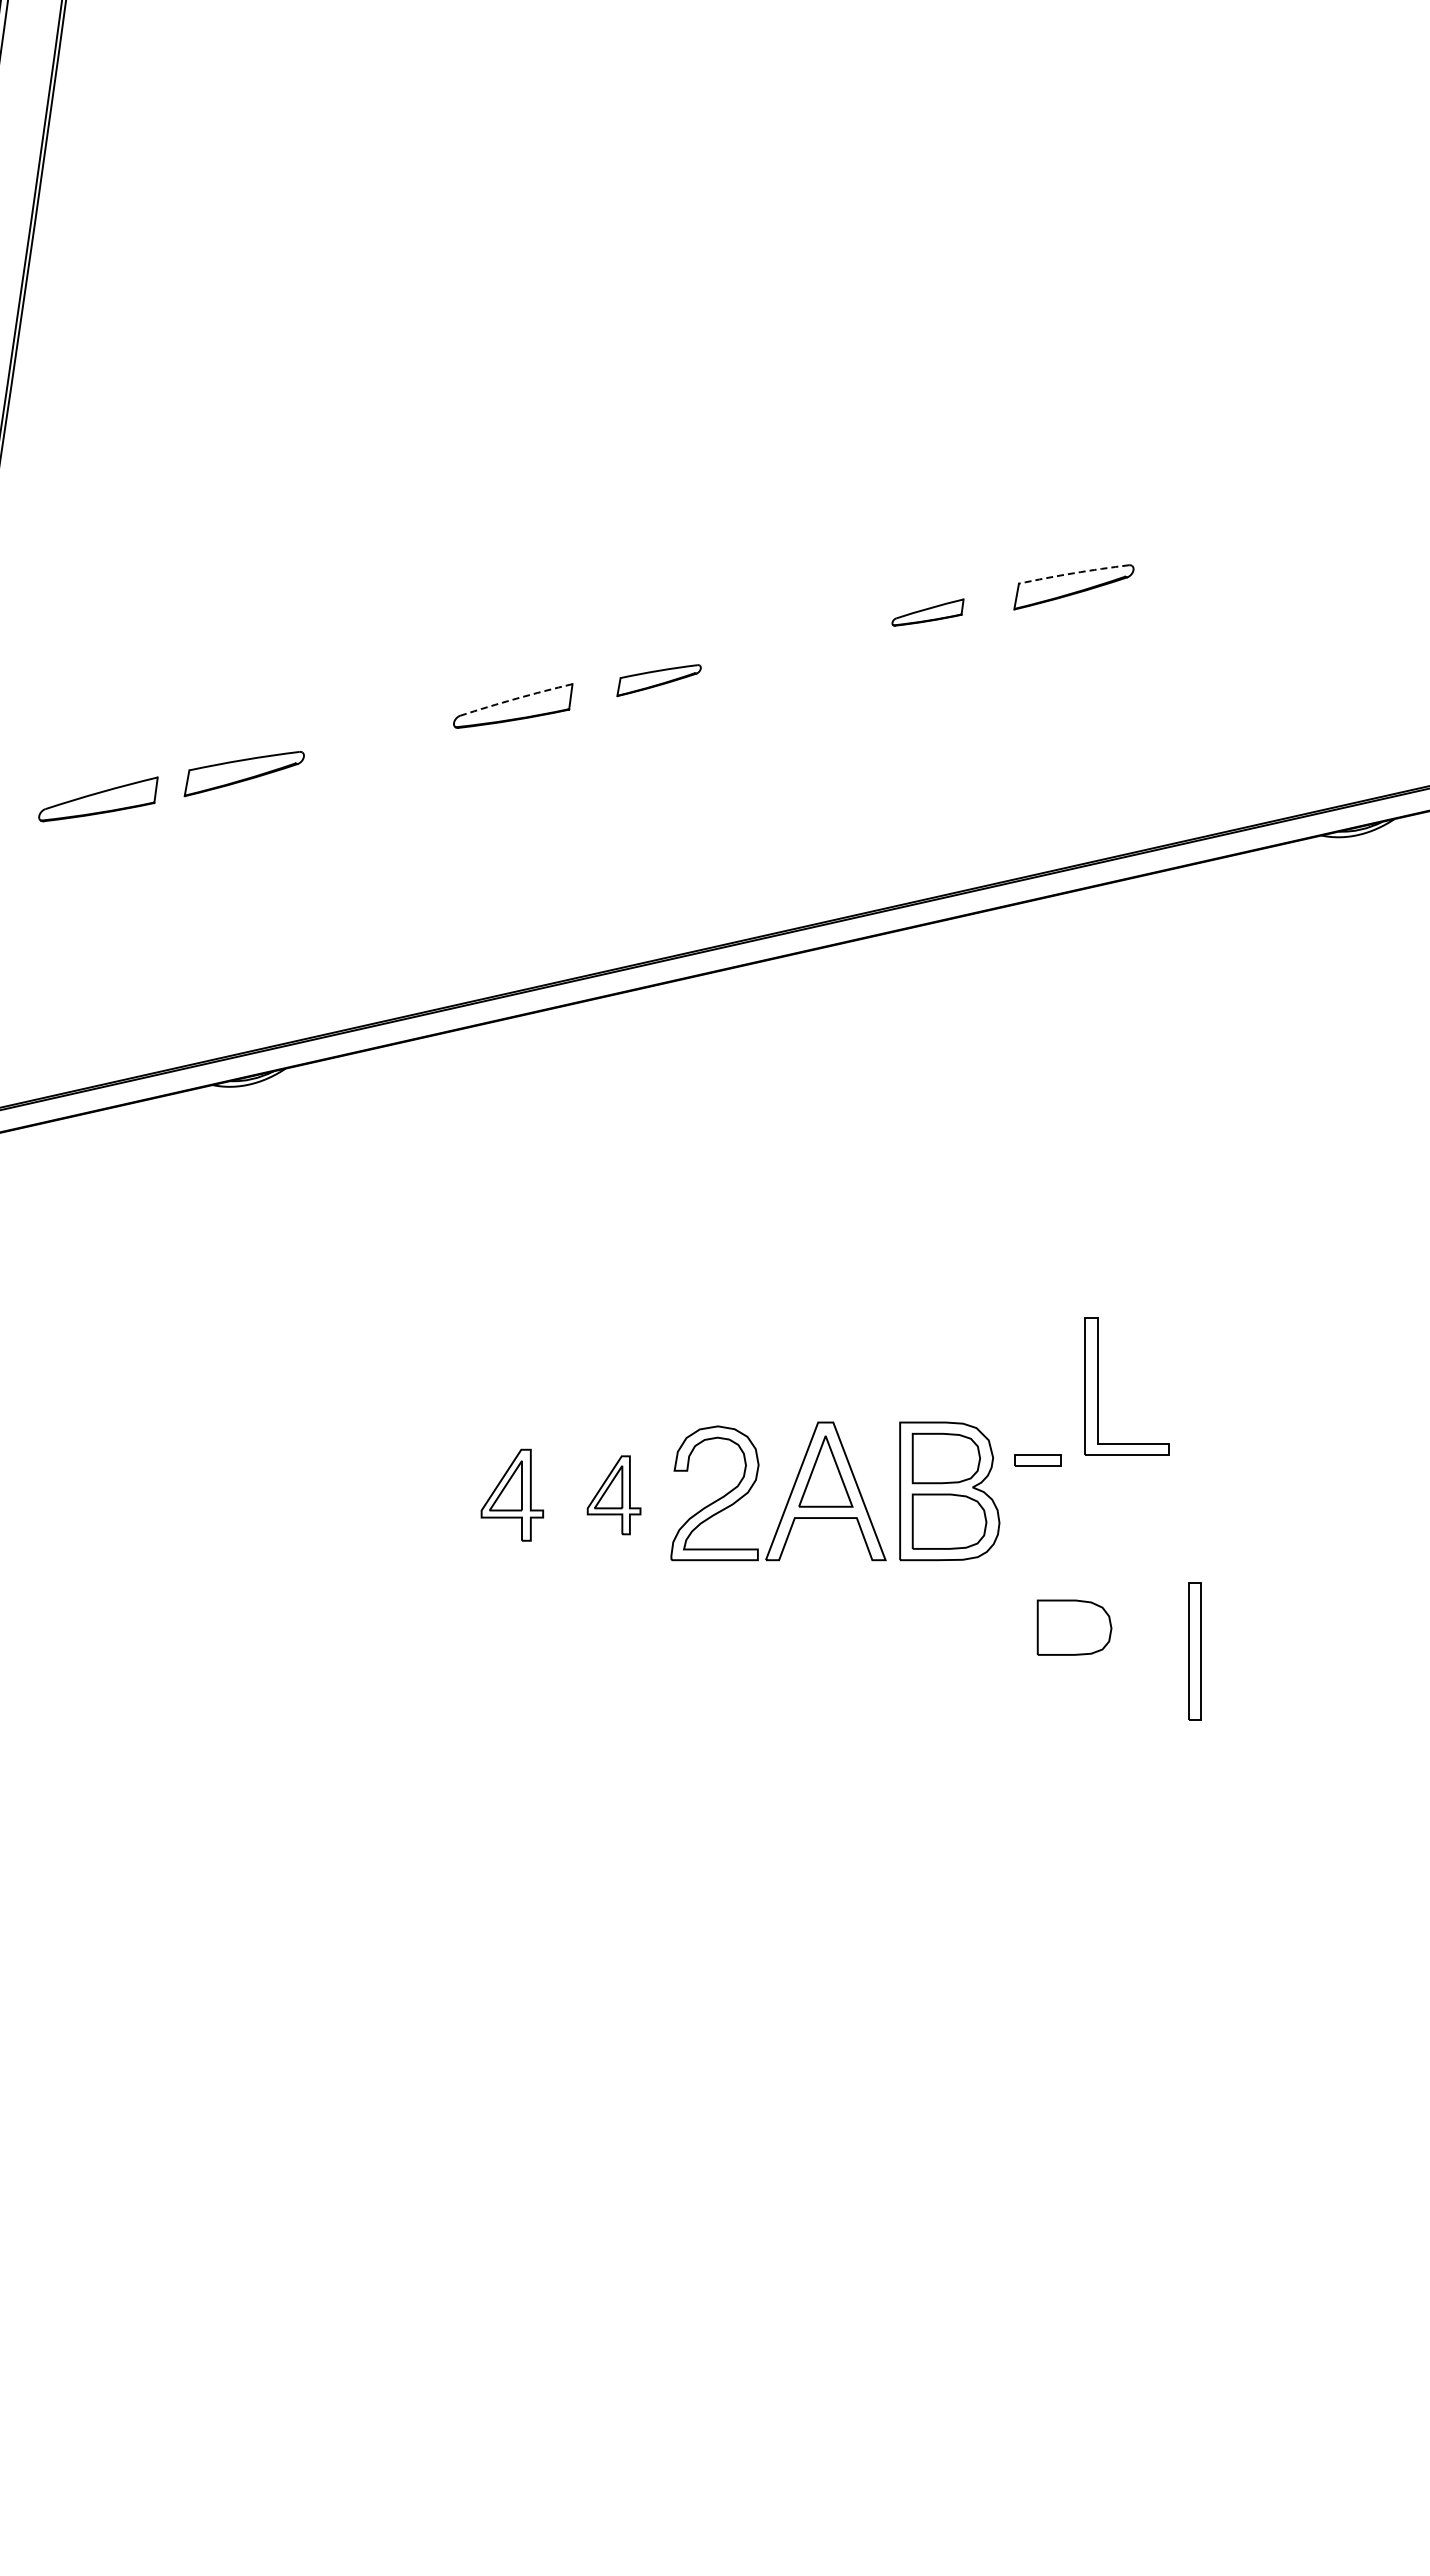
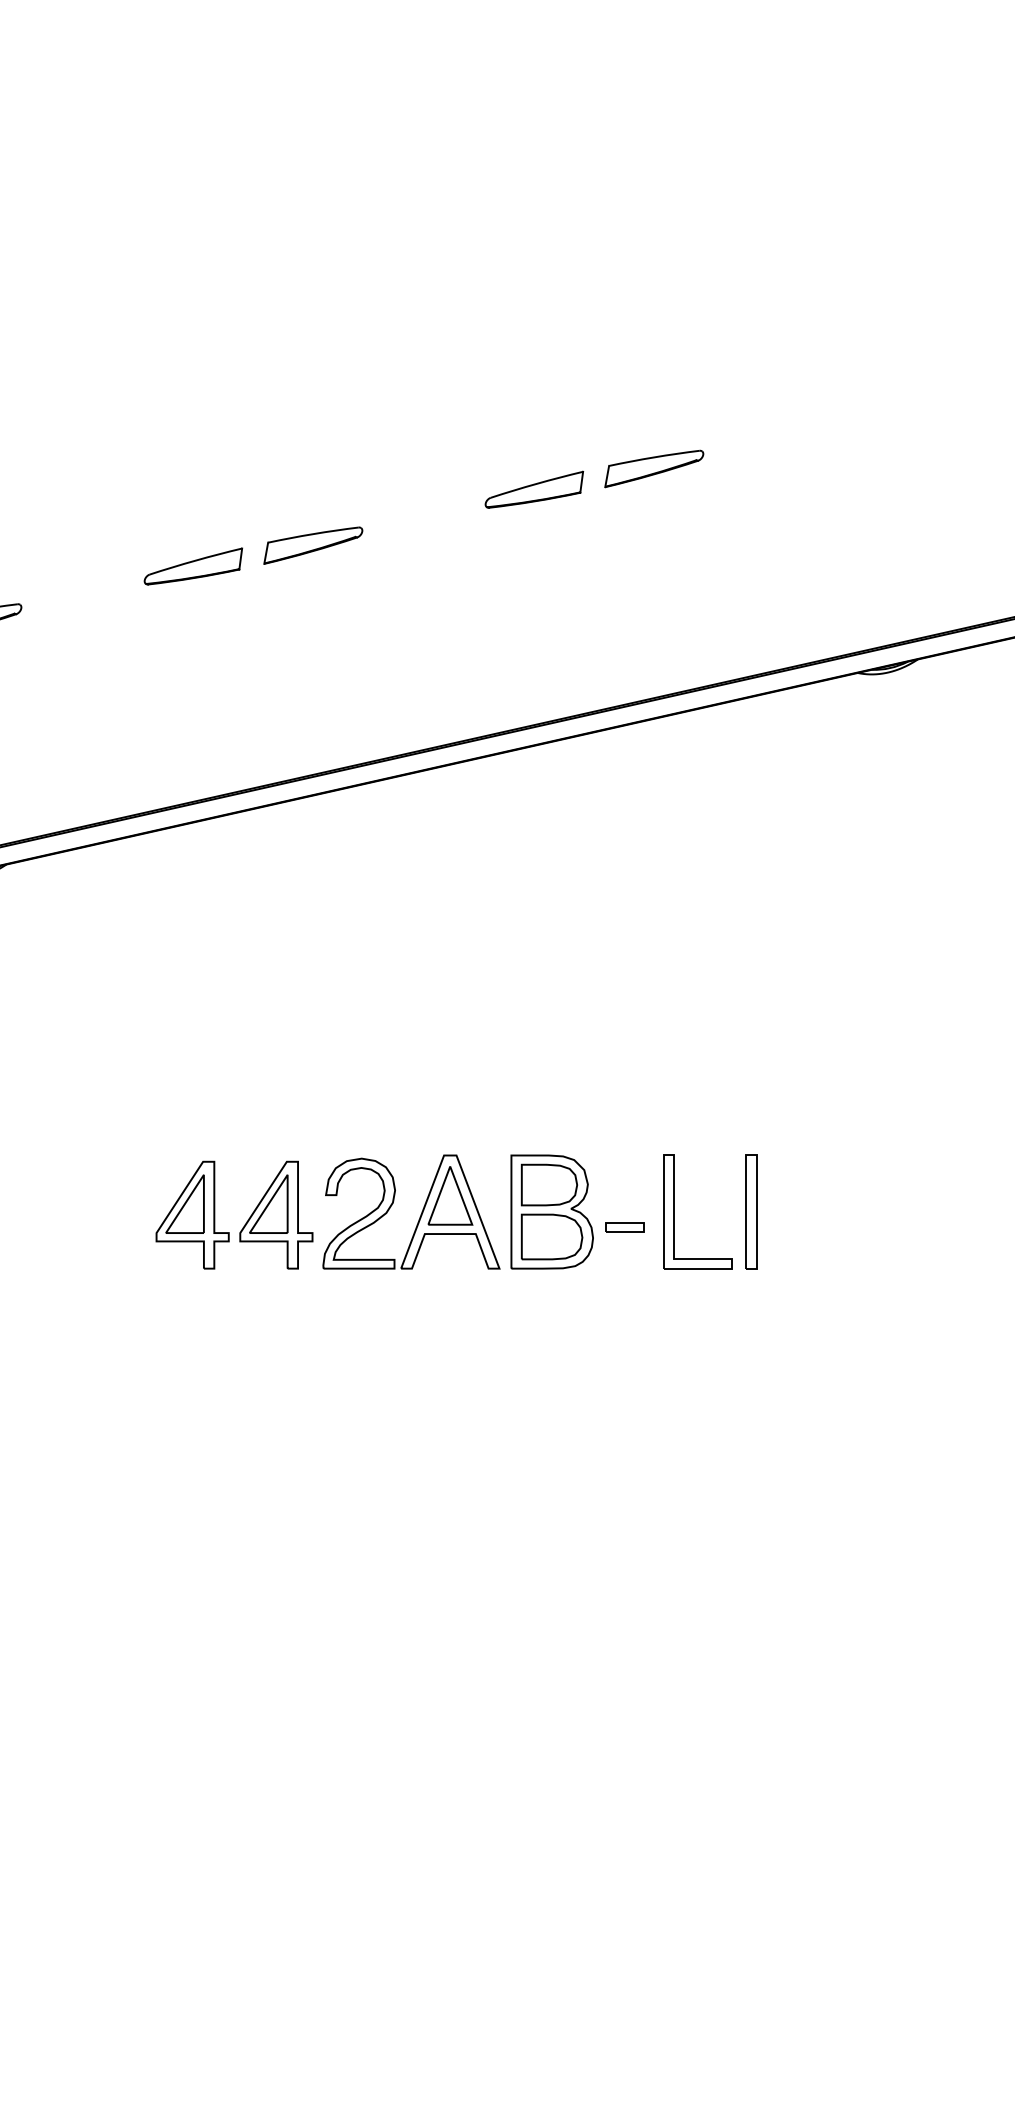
arc: (1073, 573) -> (653, 457), dashed -> solid
part: (927, 612) -> (533, 489), size x1.67
part: (658, 680) -> (312, 545), size x1.43
arc: (516, 698) -> (196, 560), dashed -> solid
part: (1098, 1386) -> (674, 1212), moved
part: (1037, 1460) -> (624, 1227), moved
part: (512, 1495) -> (192, 1215), size x1.43
part: (613, 1495) -> (275, 1215), size x1.67
part: (1074, 1627) -> (654, 1323), removed
part: (1194, 1651) -> (750, 1212), moved

